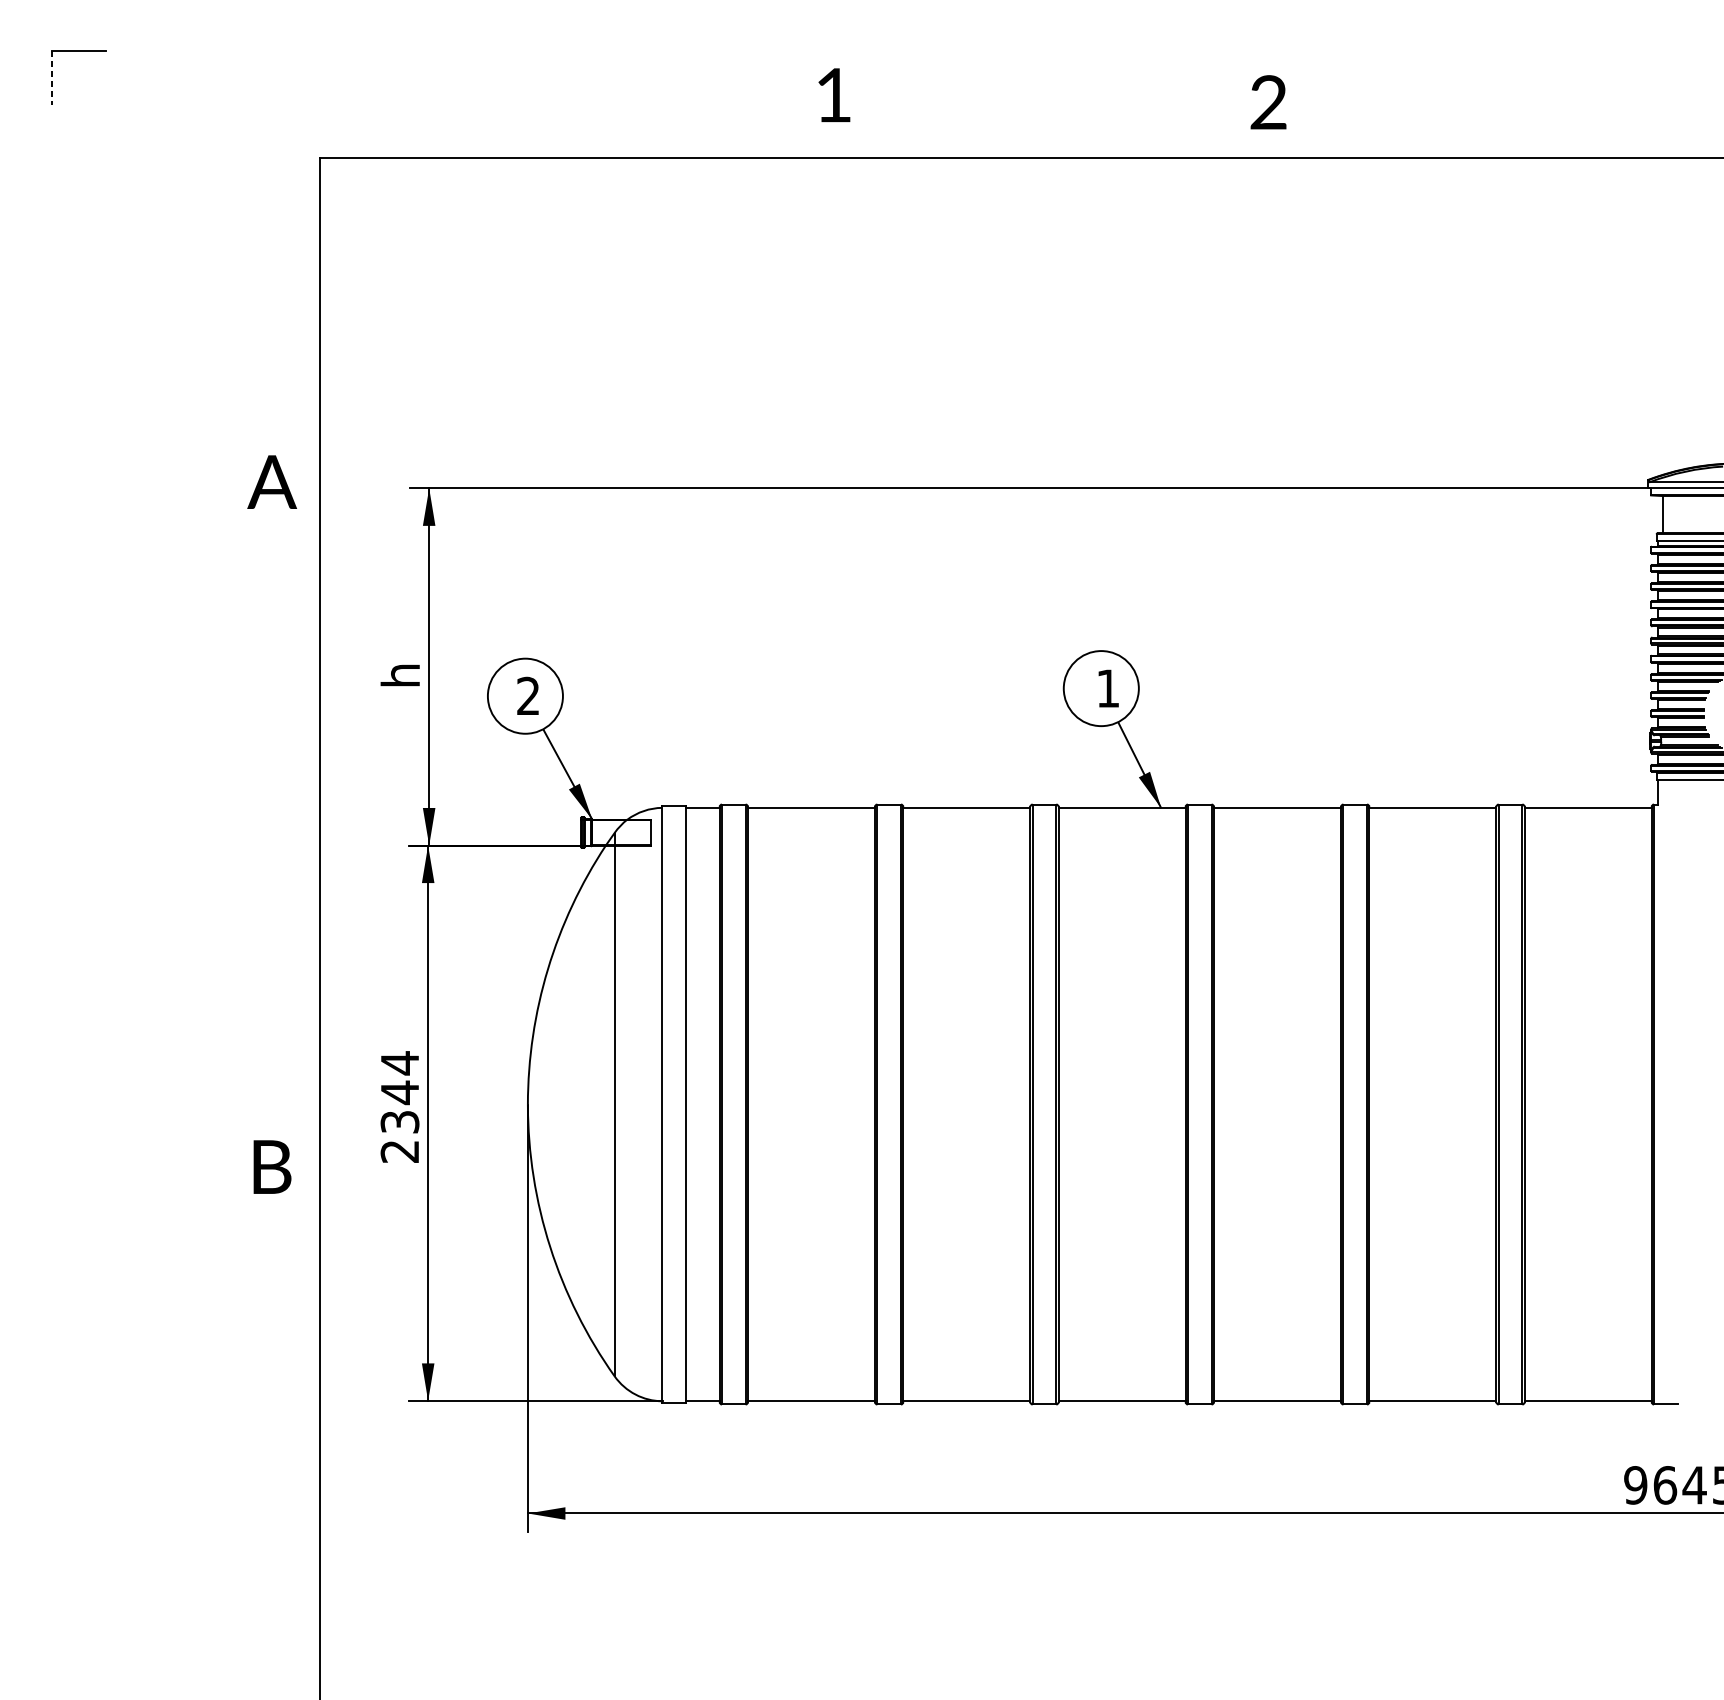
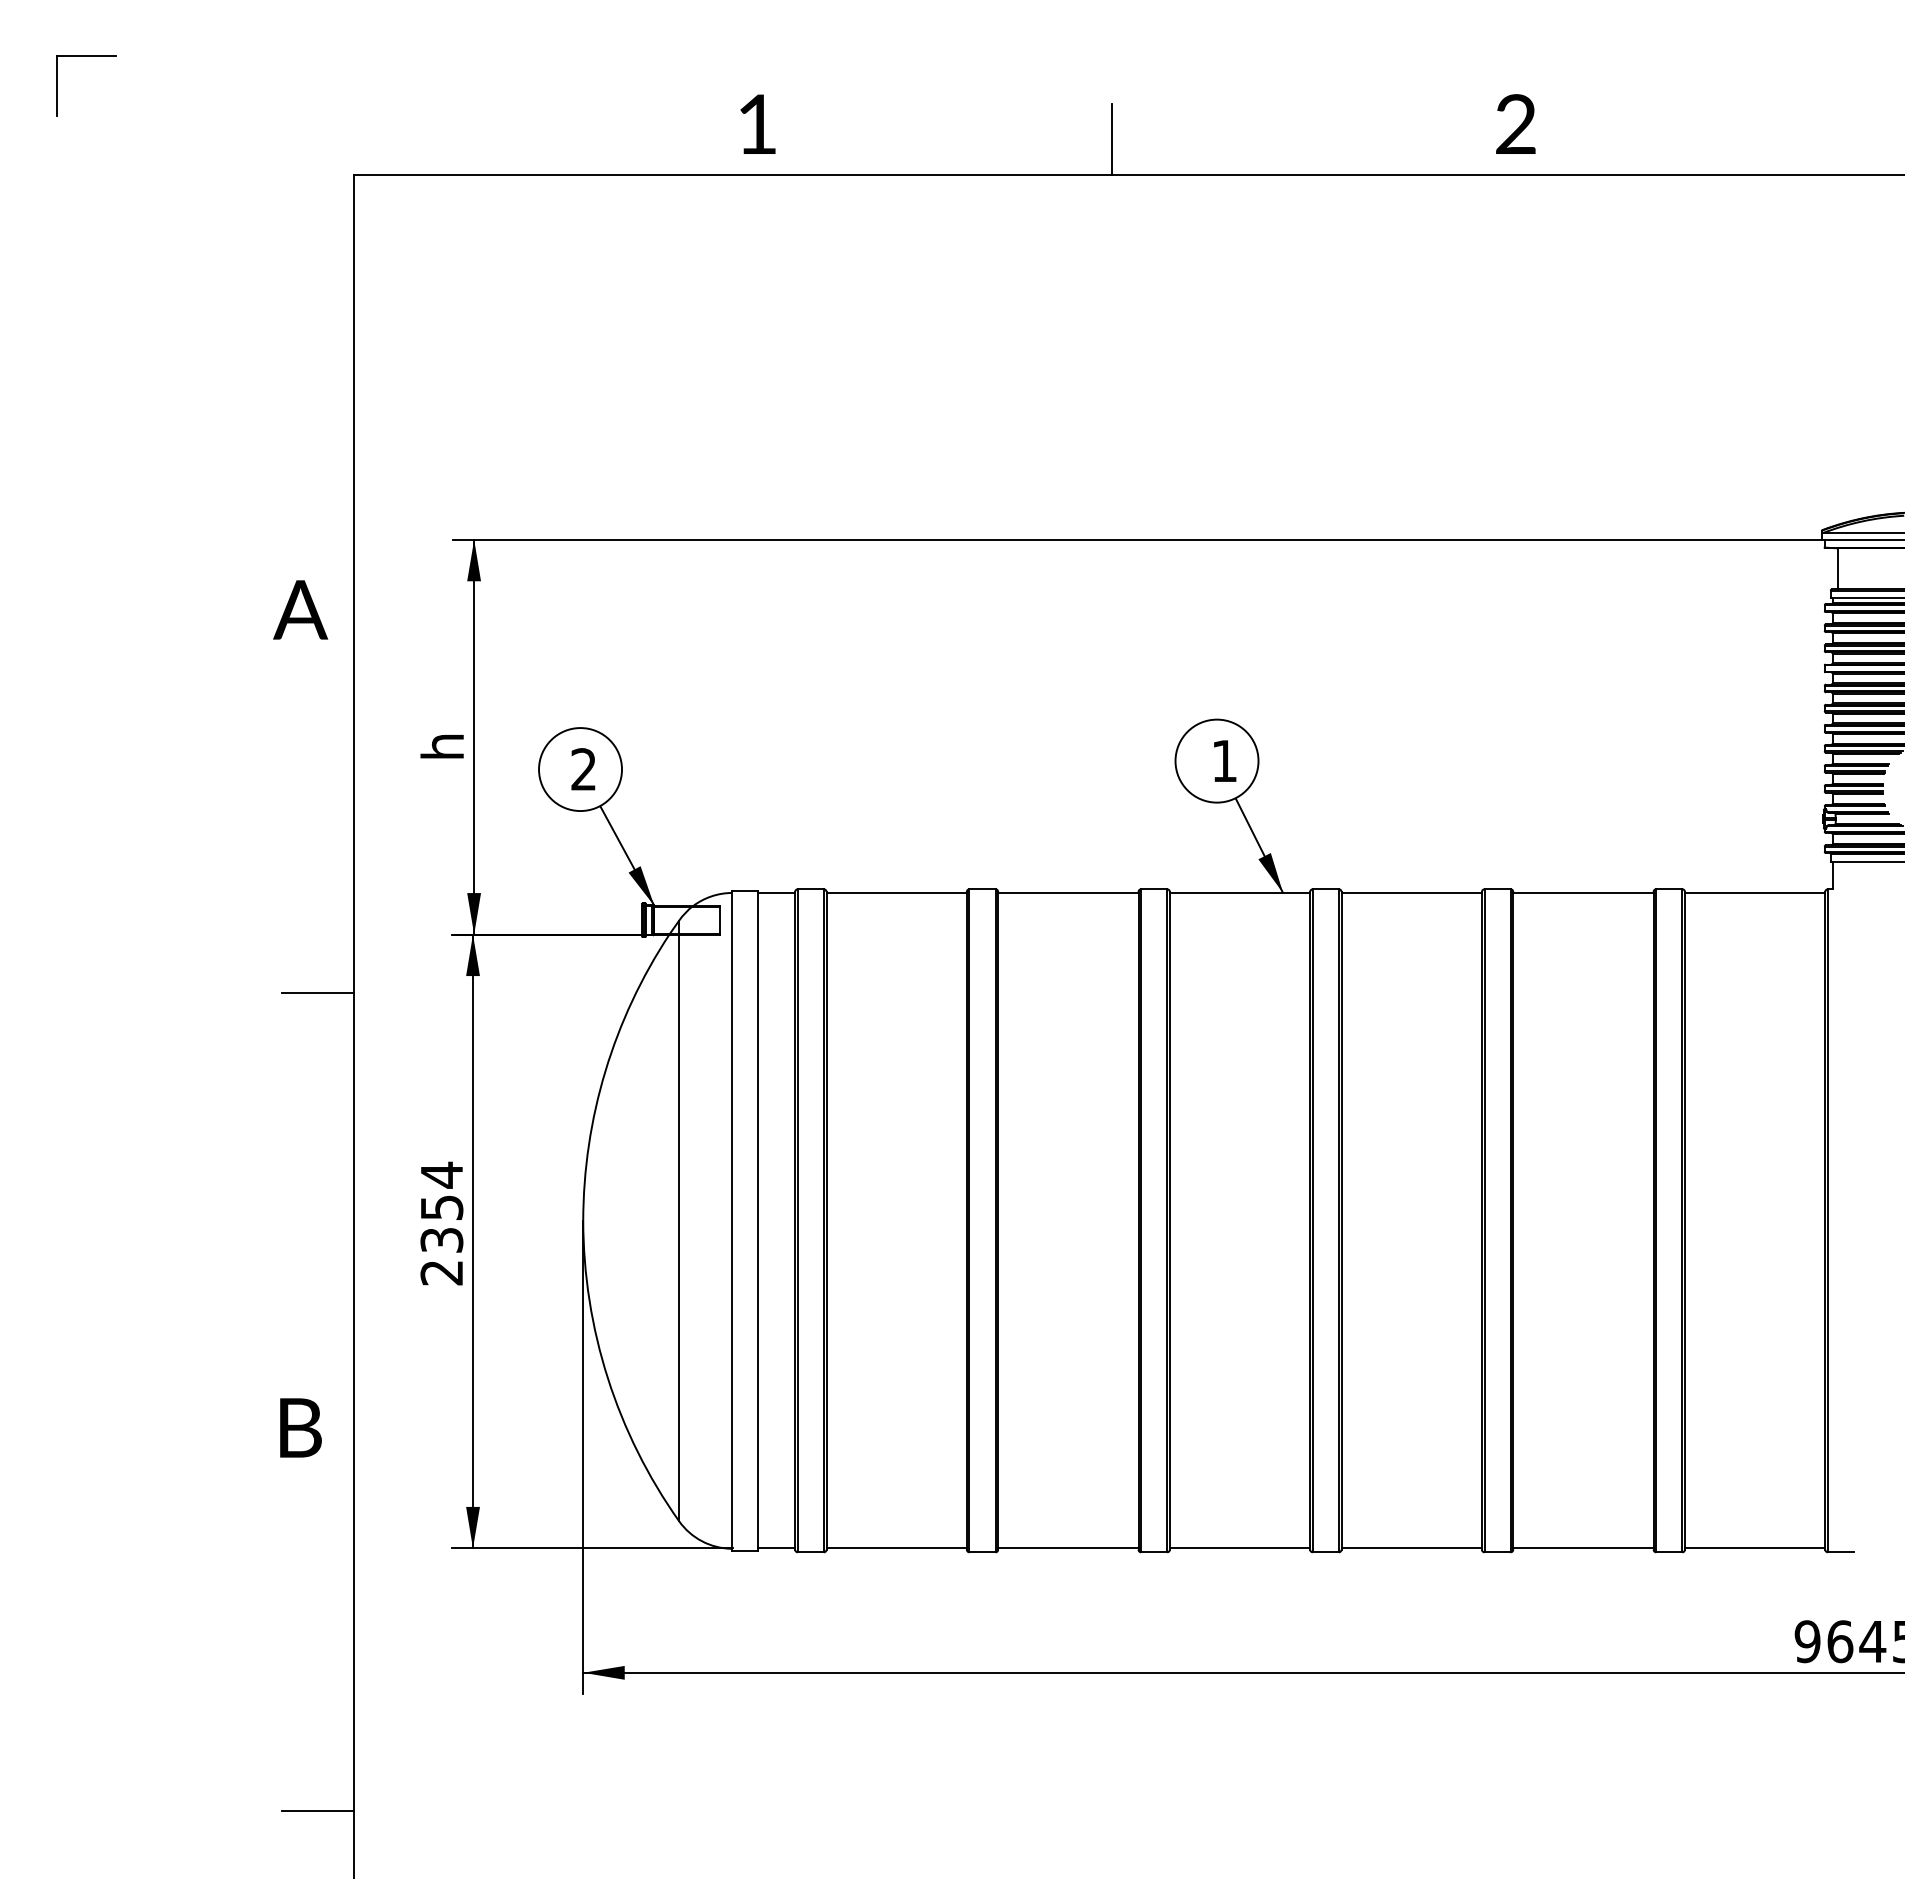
line: (52, 78) -> (57, 86), dashed -> solid
text: (833, 94) -> (757, 123), moved
text: (1268, 101) -> (1515, 123), moved
line: (1006, 125) -> (1112, 138), added
text: (272, 481) -> (300, 609), moved
line: (287, 897) -> (317, 992), added
text: (400, 1092) -> (442, 1207), 2344 -> 2354
text: (272, 1166) -> (300, 1427), moved
line: (287, 1638) -> (317, 1810), added

